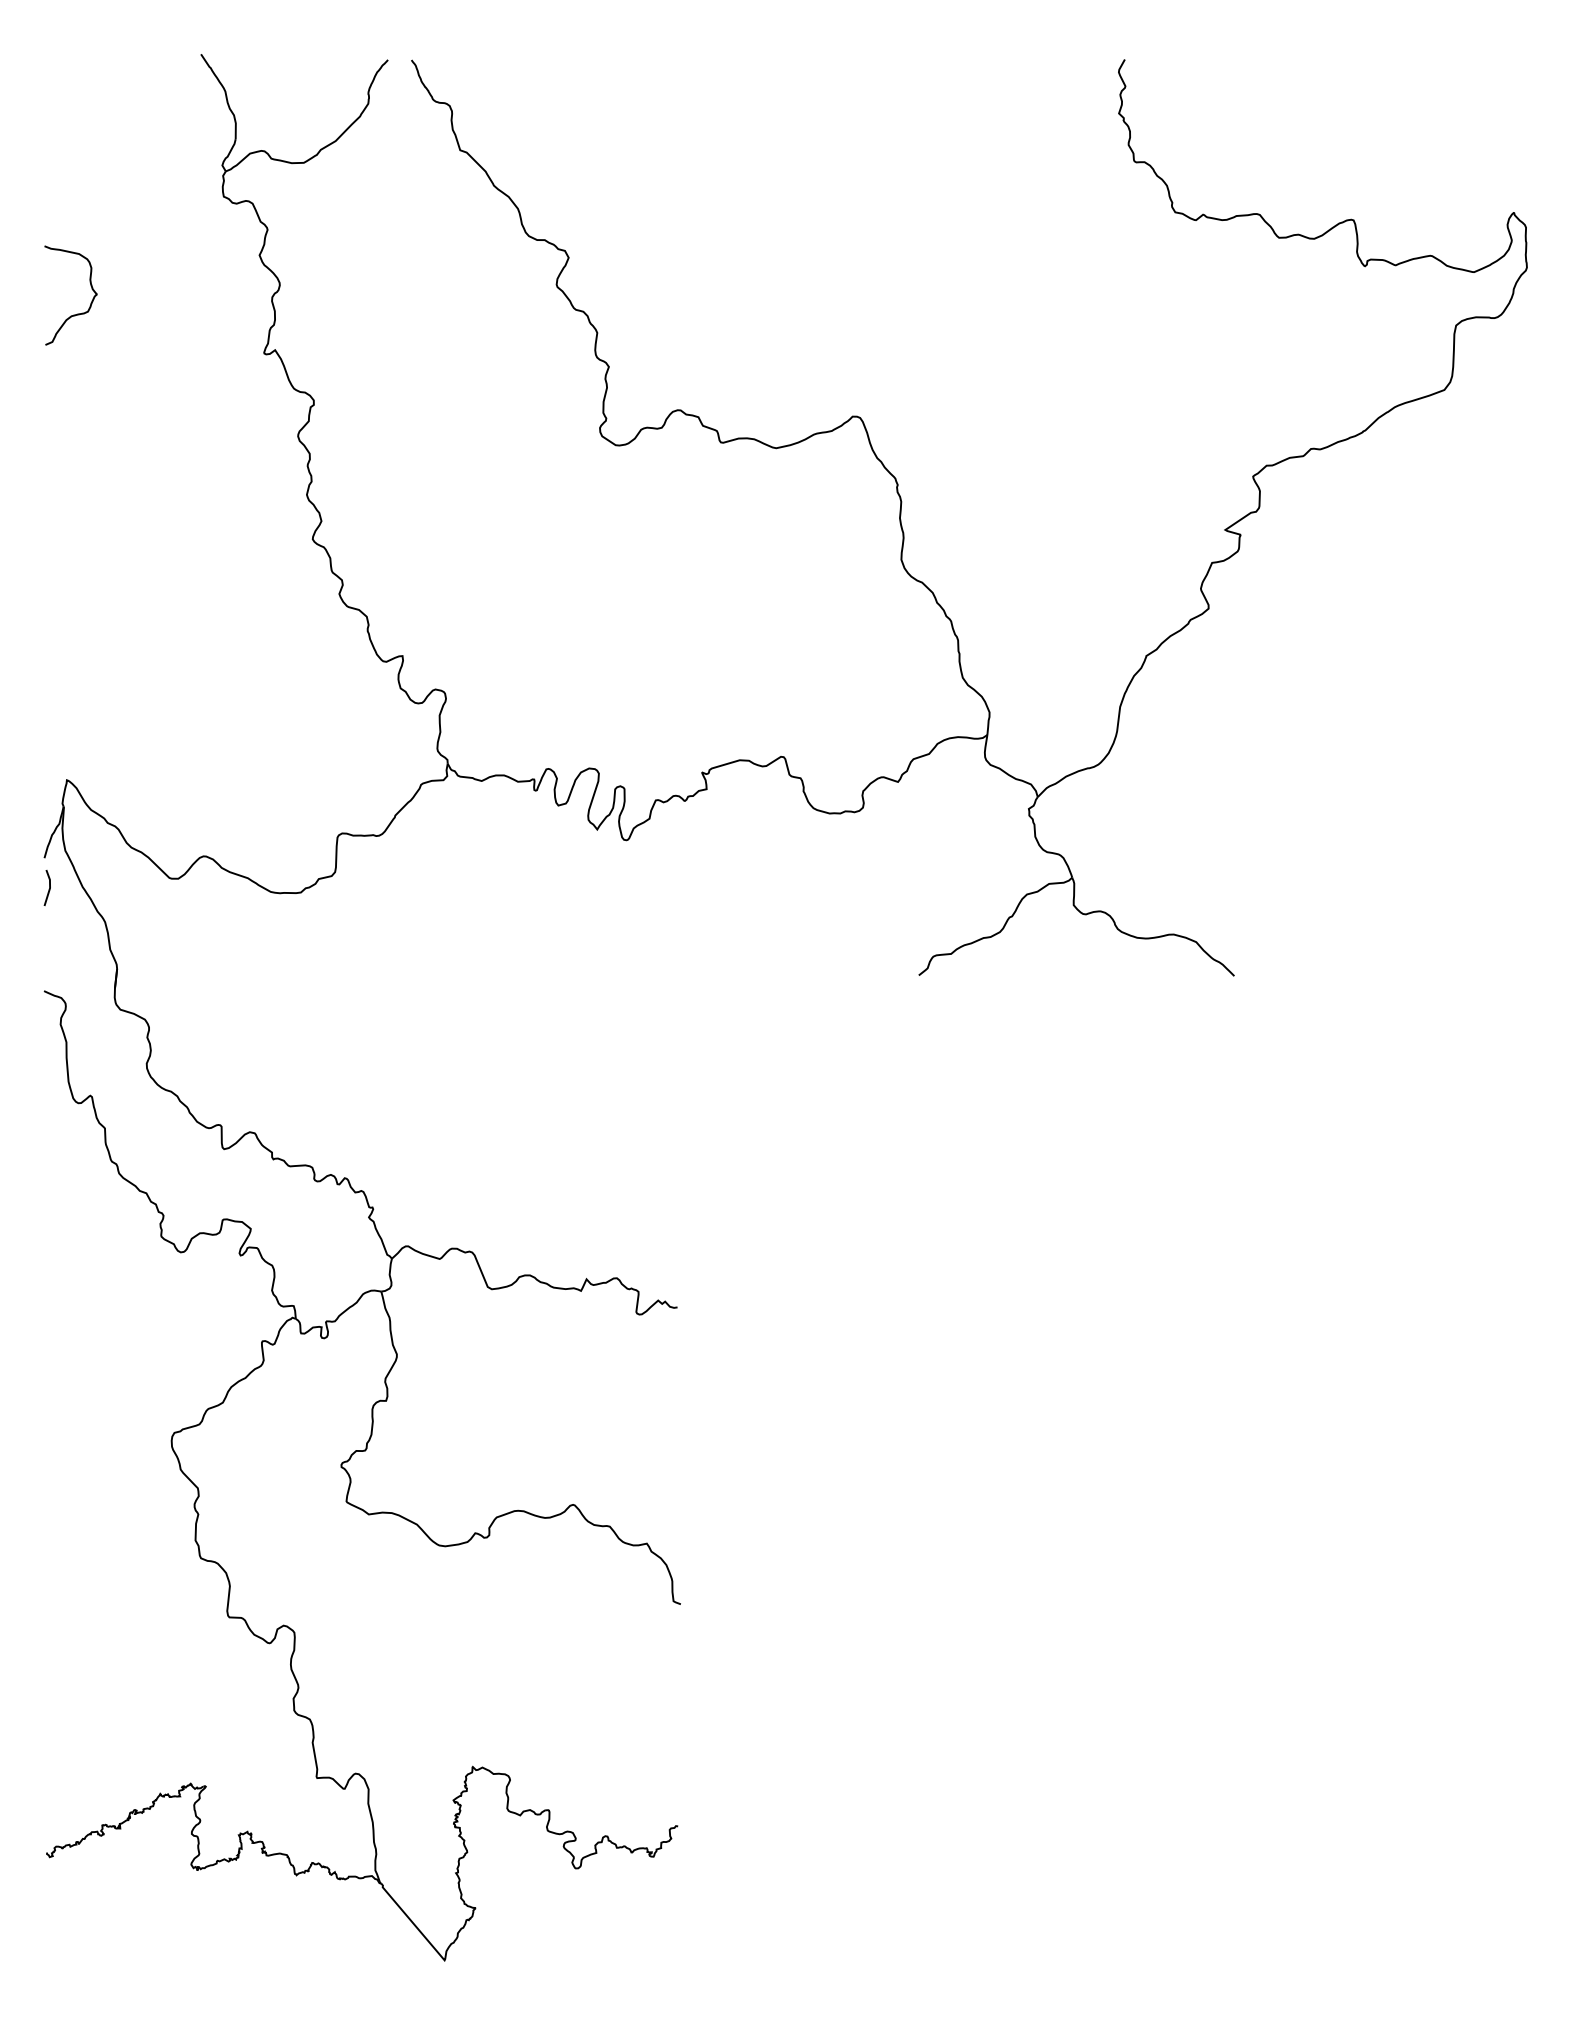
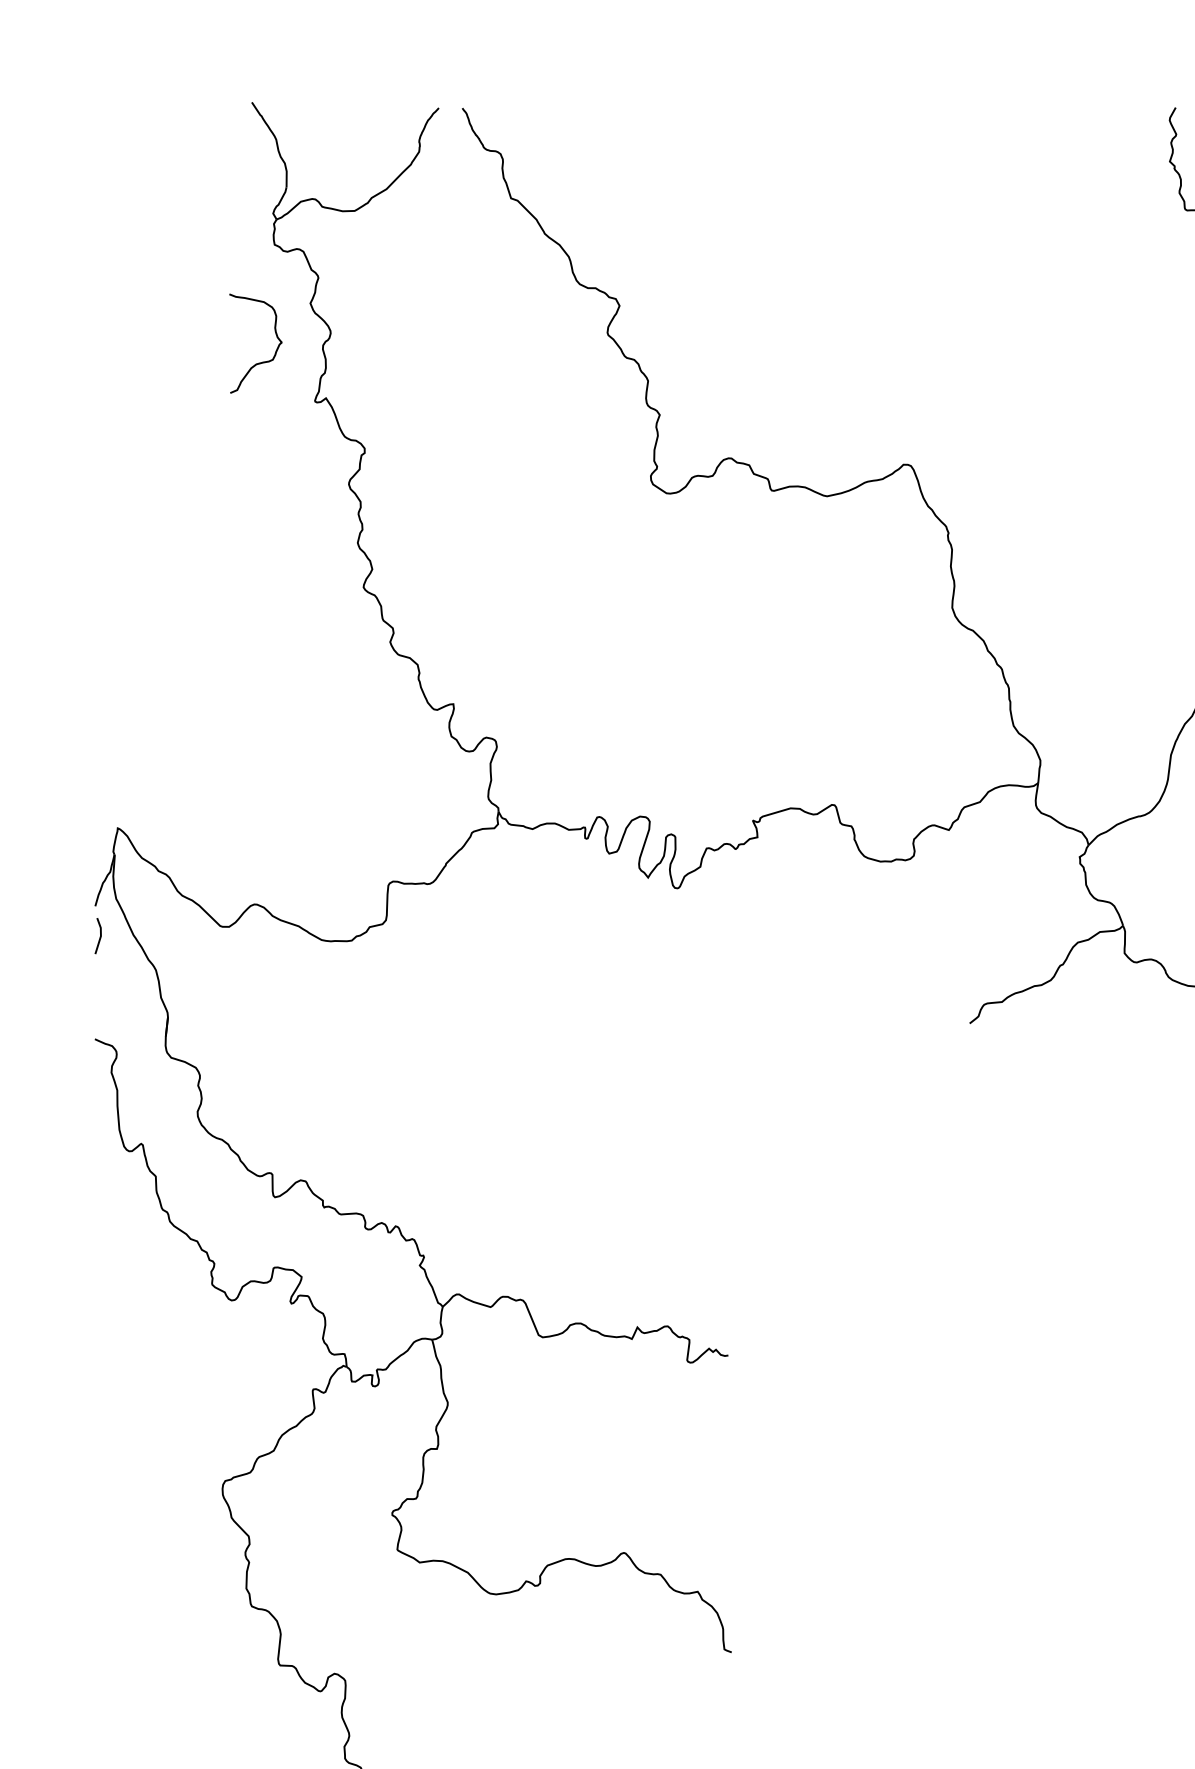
curve: (73, 314) -> (258, 362), moved

